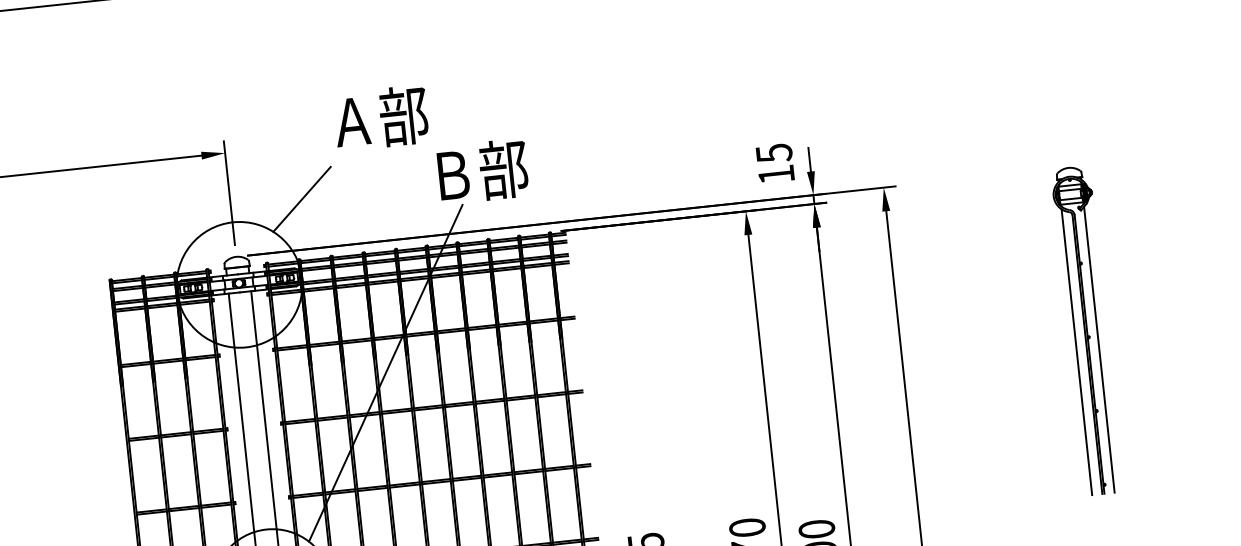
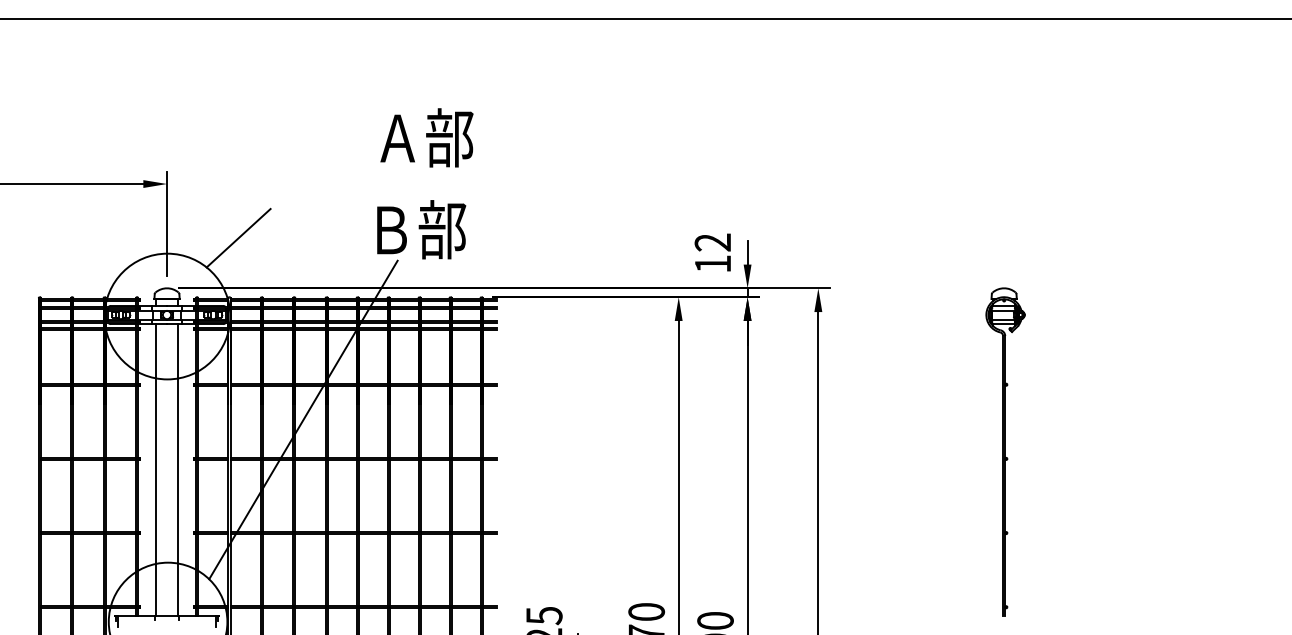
text: (380, 117) -> (426, 137), moved
text: (773, 153) -> (712, 242), 15 -> 12
line: (1099, 349) -> (1015, 472), removed
line: (1076, 352) -> (992, 472), removed

